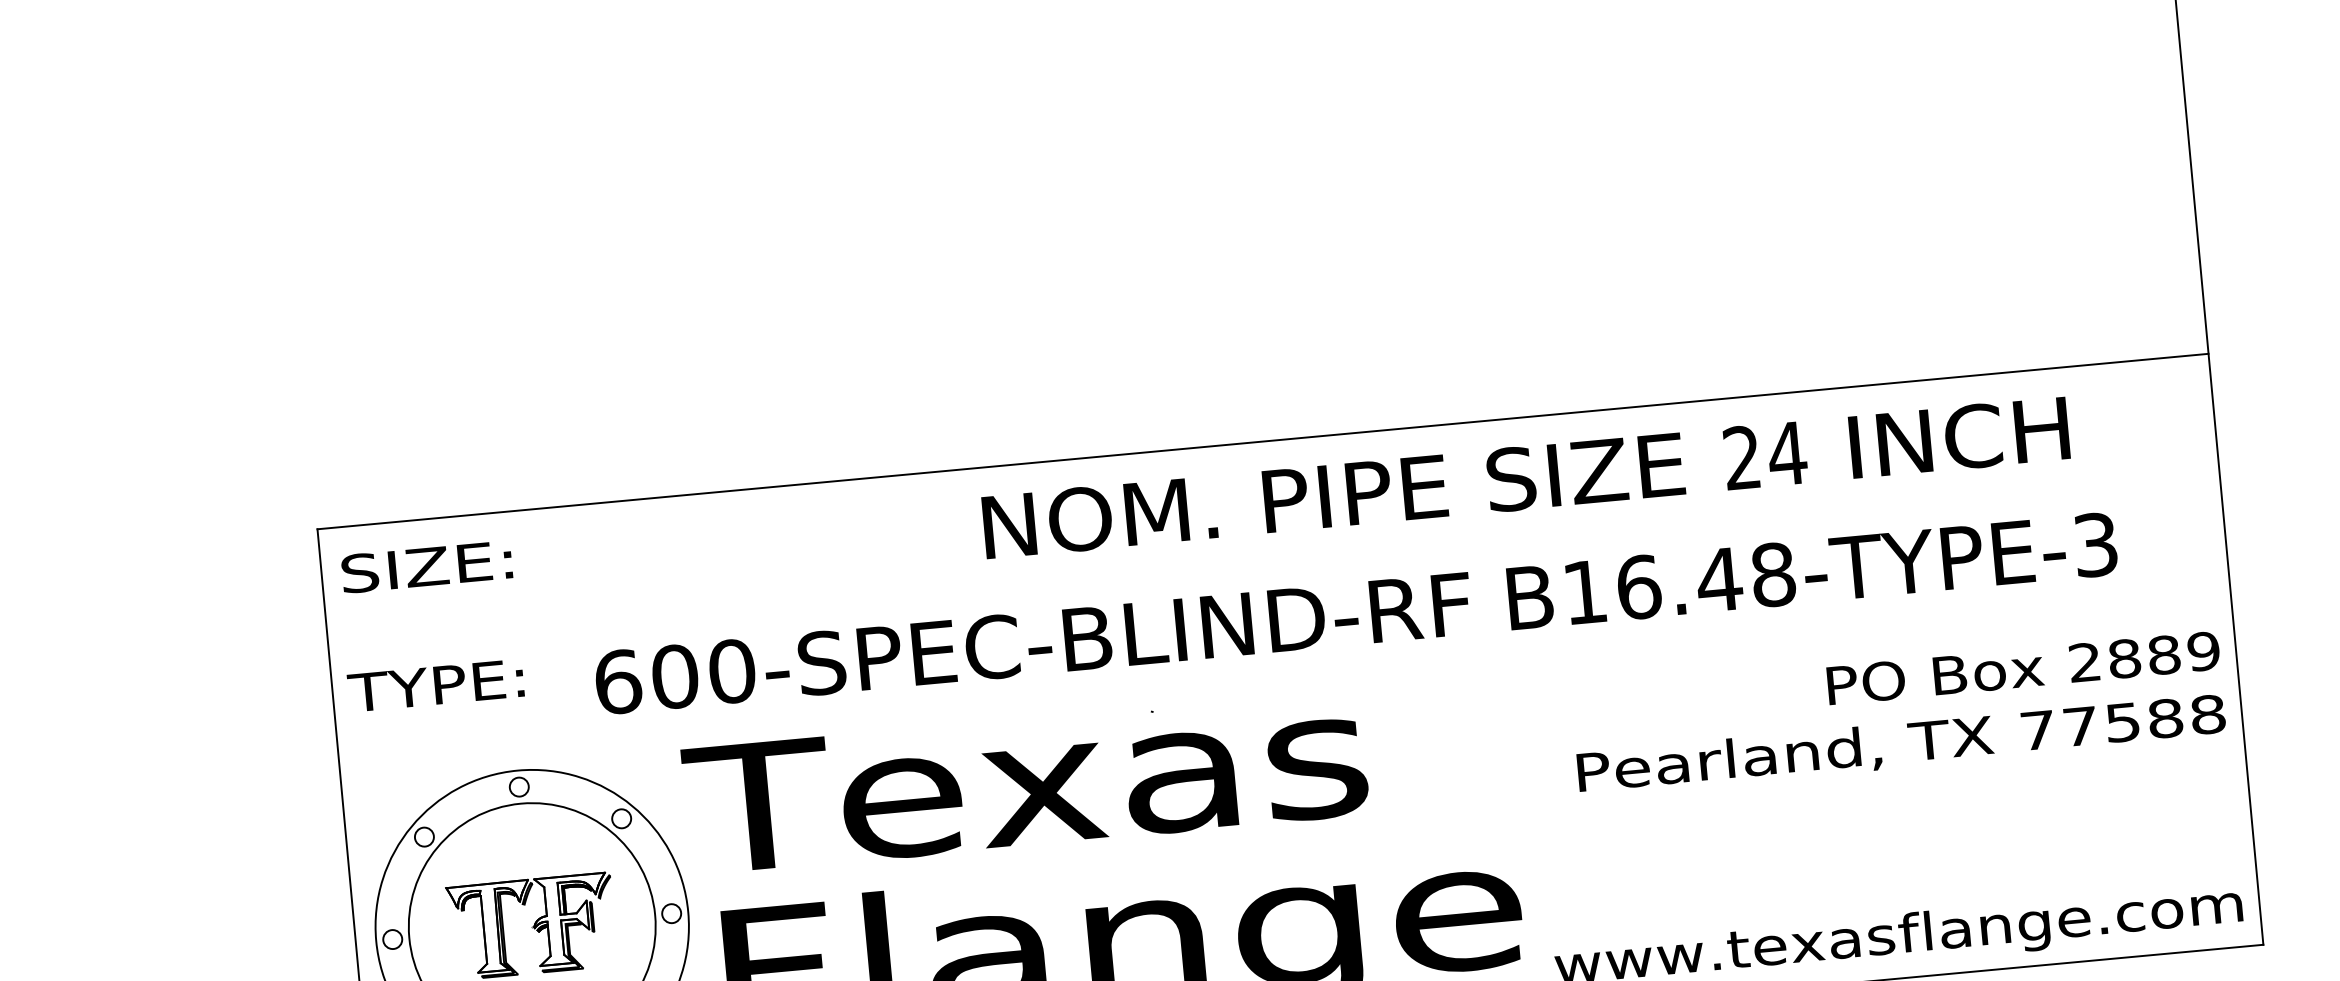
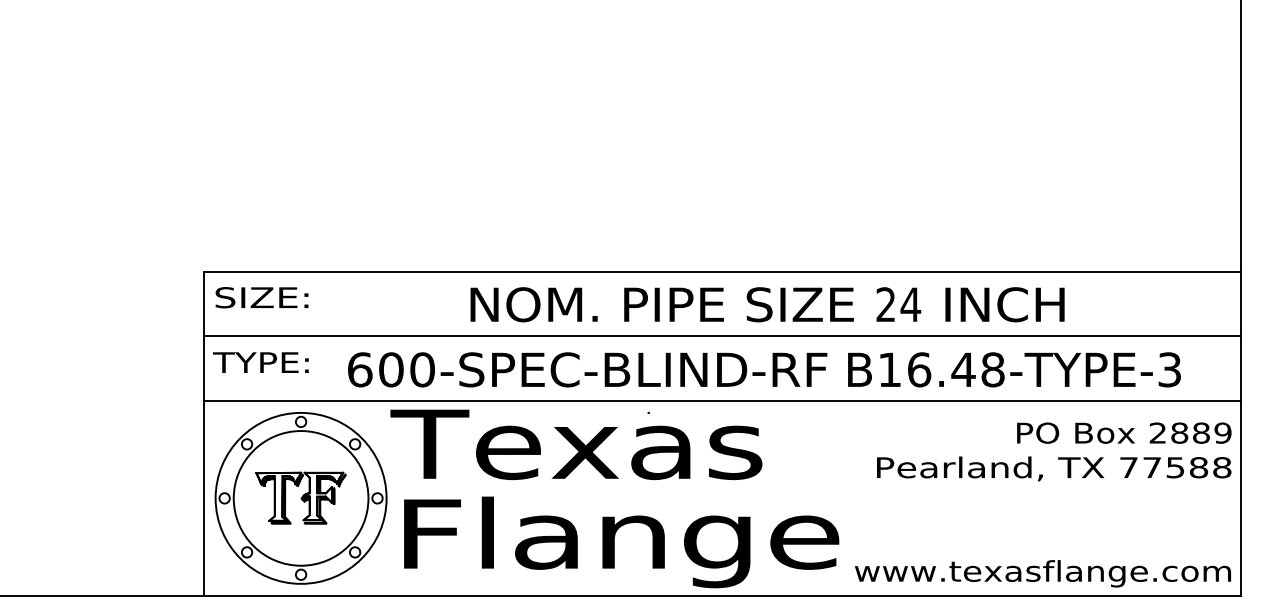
text: (1525, 477) -> (767, 304), moved
line: (1273, 559) -> (722, 336), added
line: (1284, 678) -> (722, 401), added

